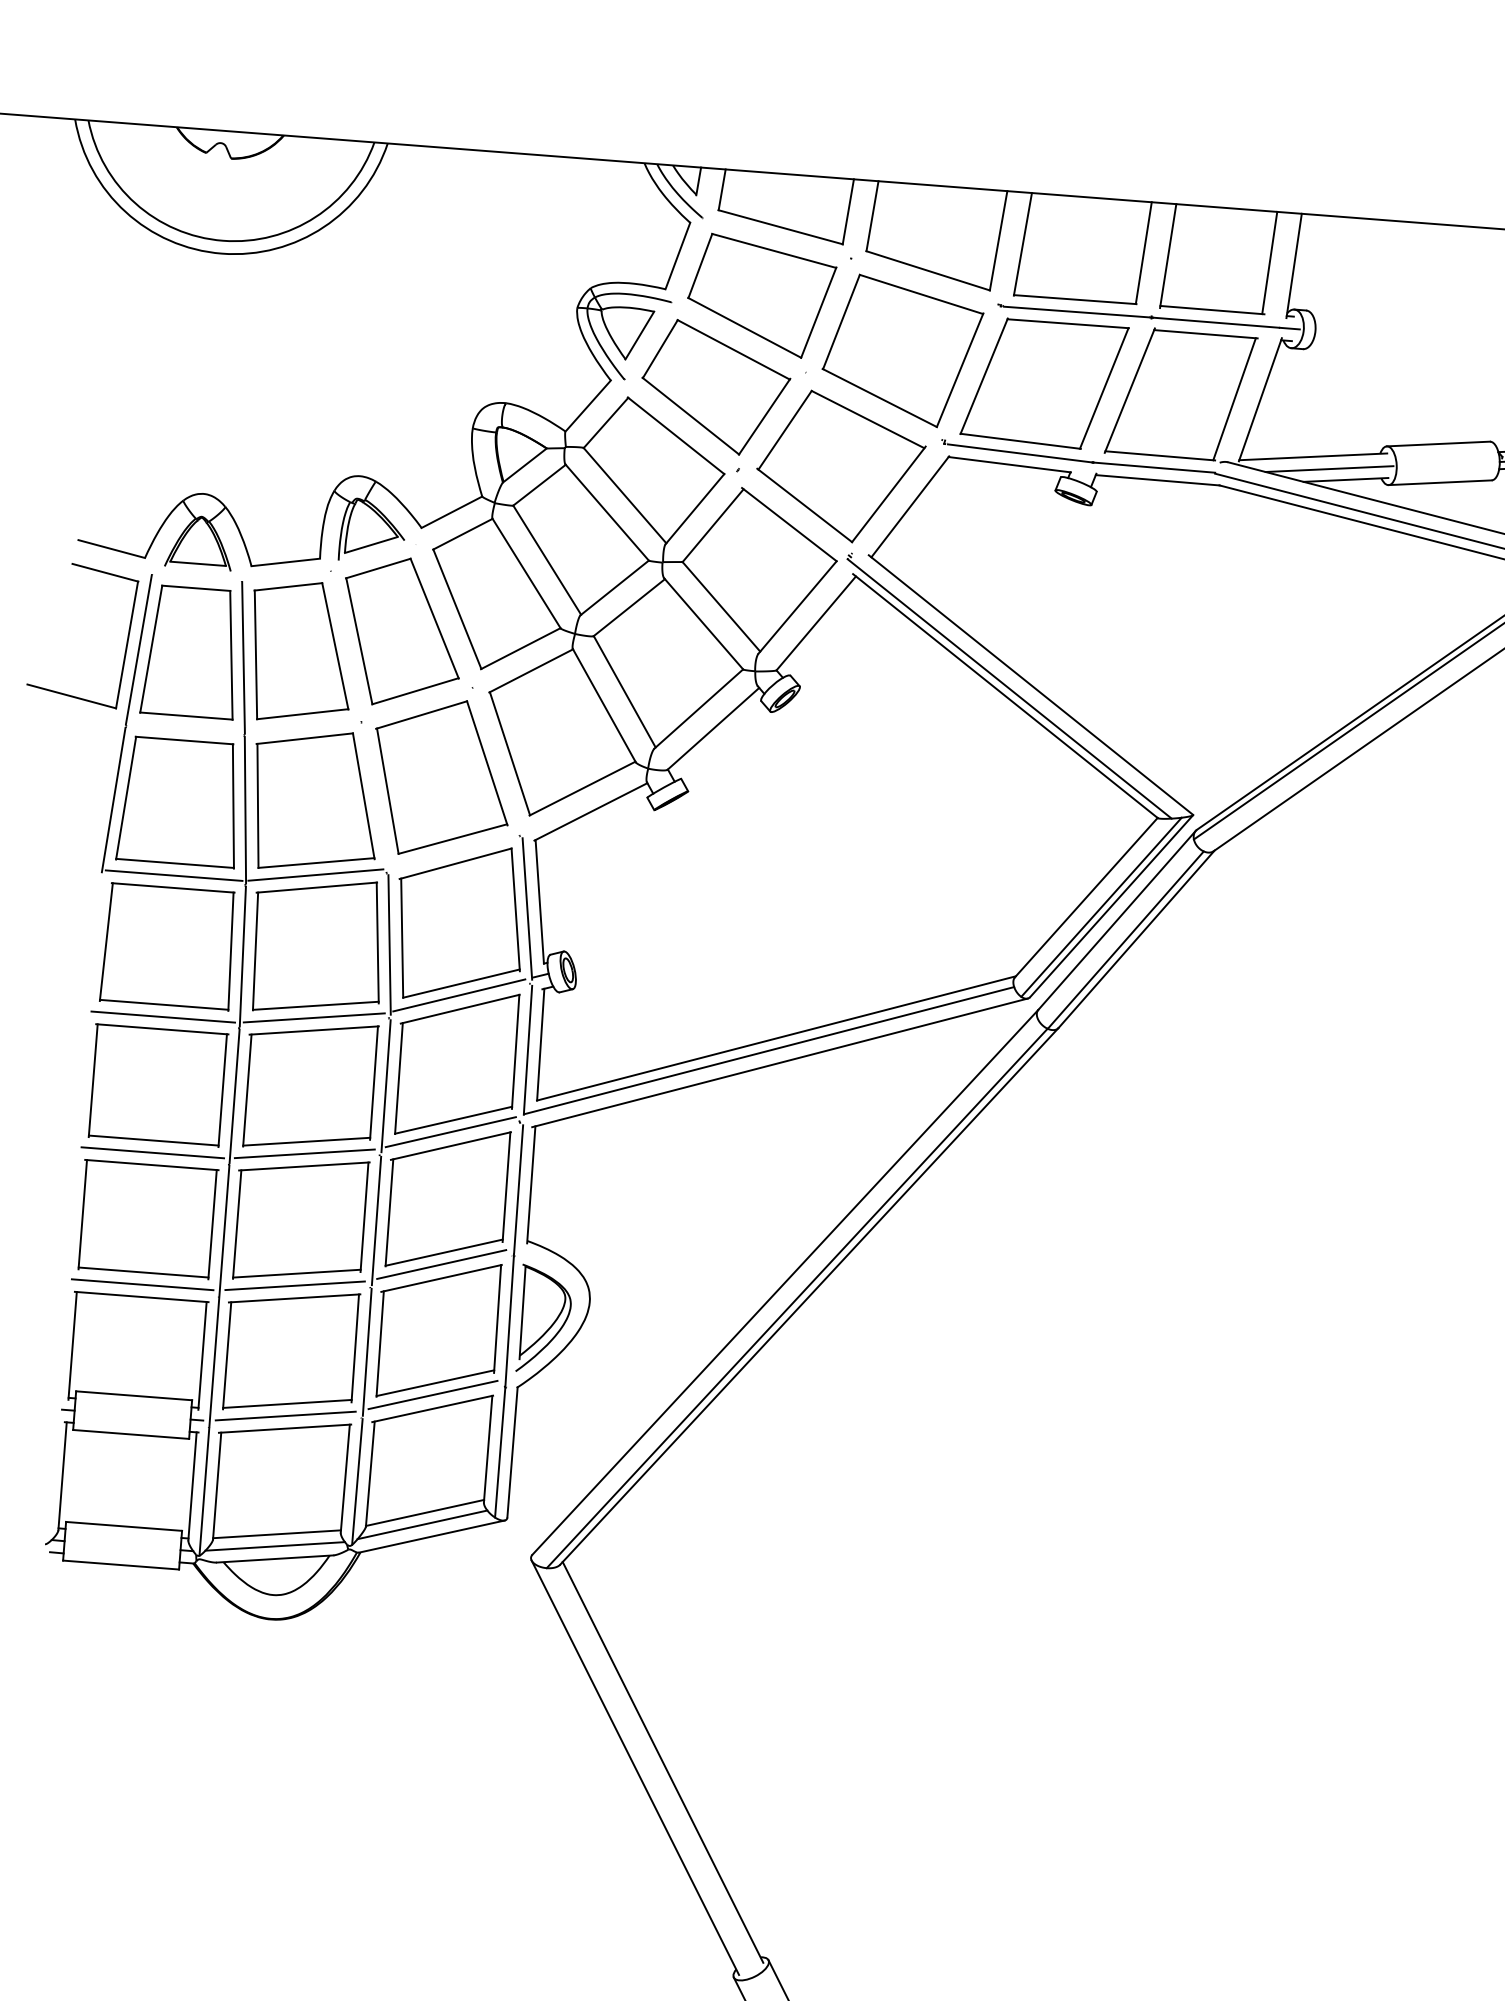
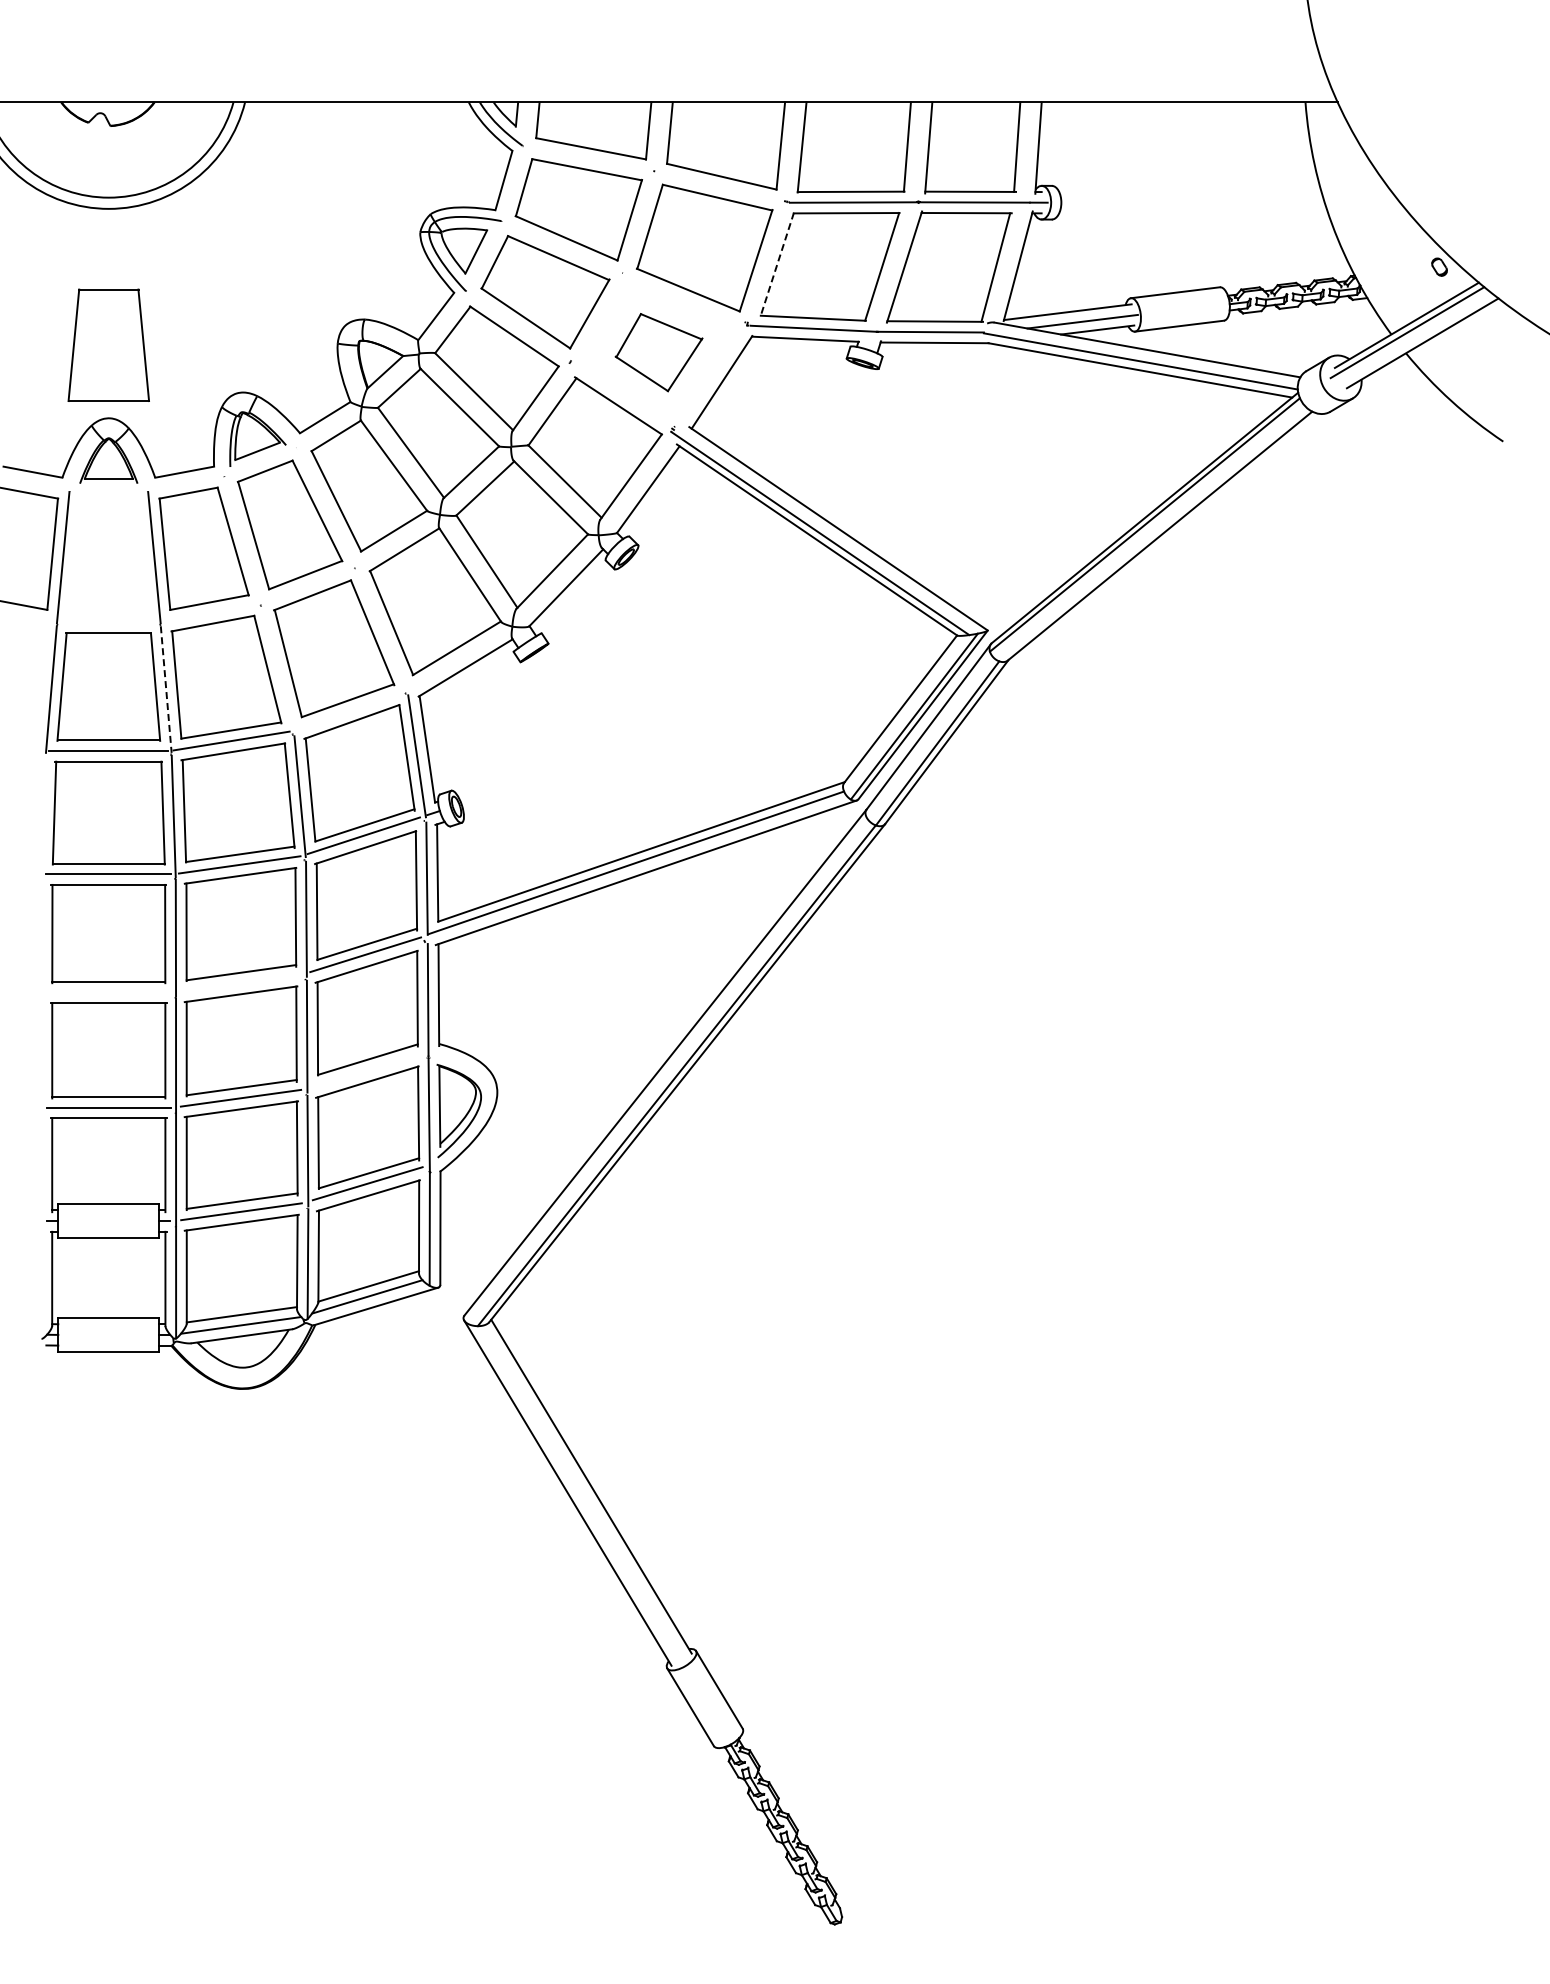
line: (984, 376) -> (777, 264), solid -> dashed
part: (840, 466) -> (658, 352), size x0.6
part: (191, 651) -> (108, 344), moved
line: (245, 810) -> (166, 689), solid -> dashed
line: (152, 1152) -> (108, 992), removed
line: (304, 1152) -> (240, 982), removed
line: (441, 1263) -> (366, 1069), removed

